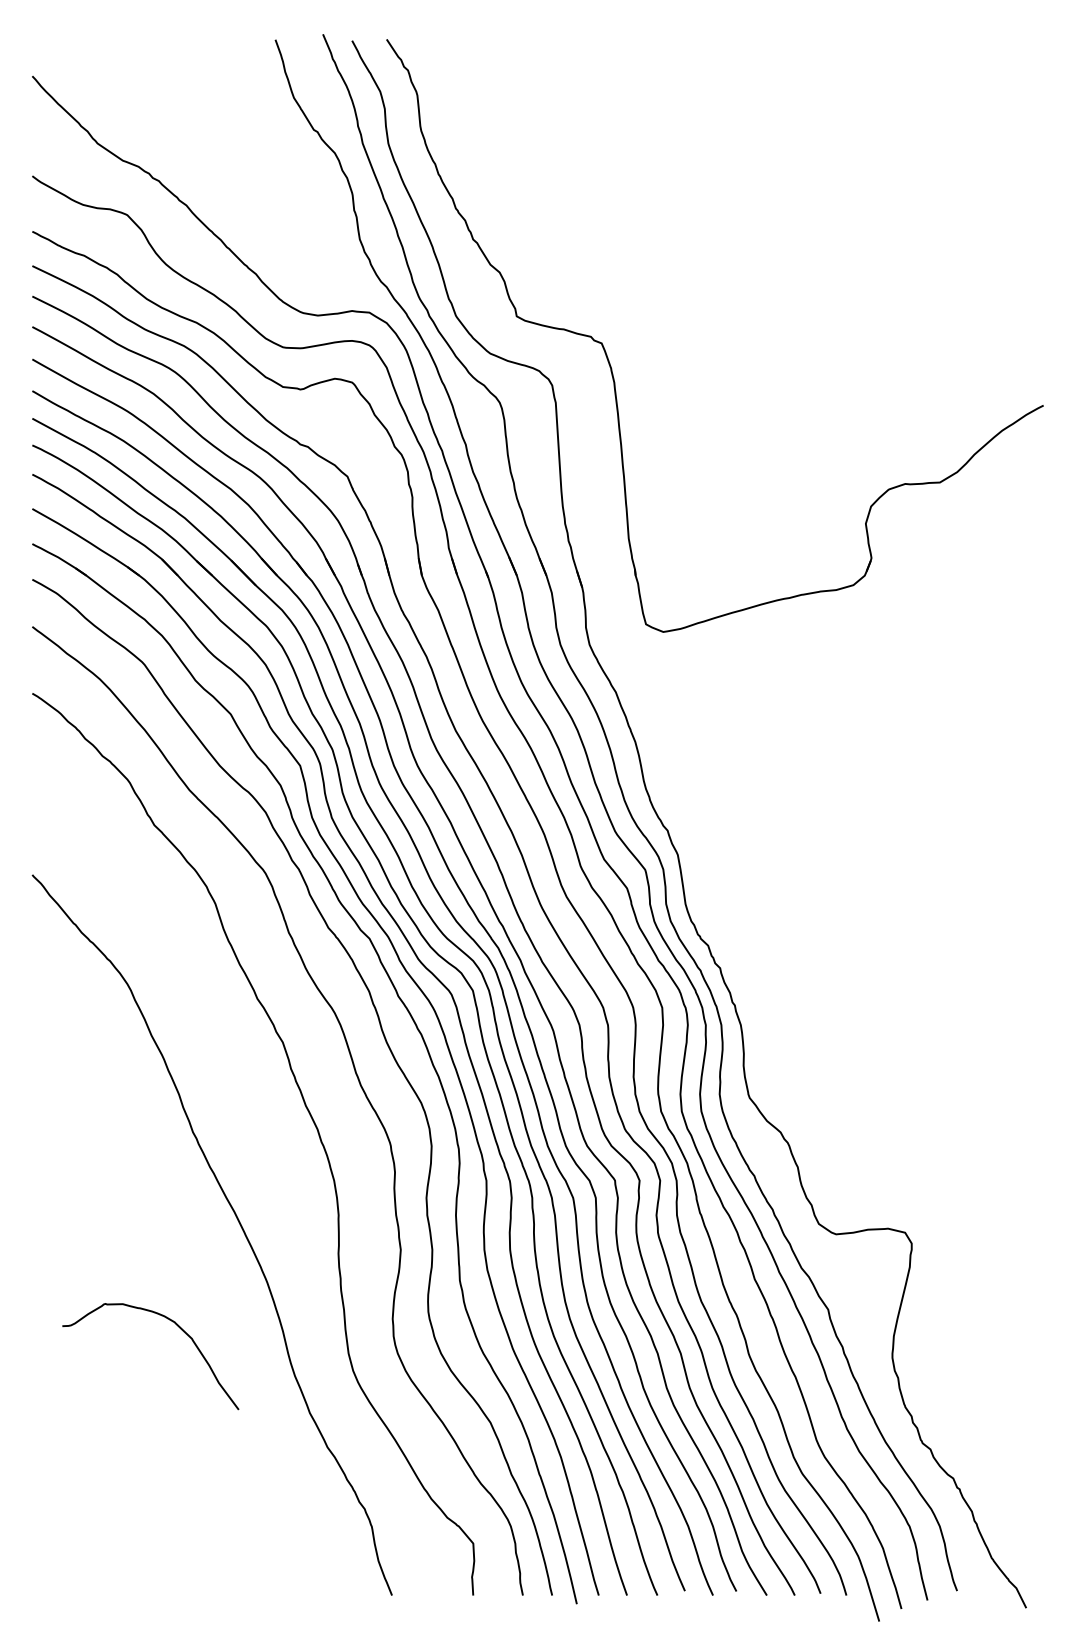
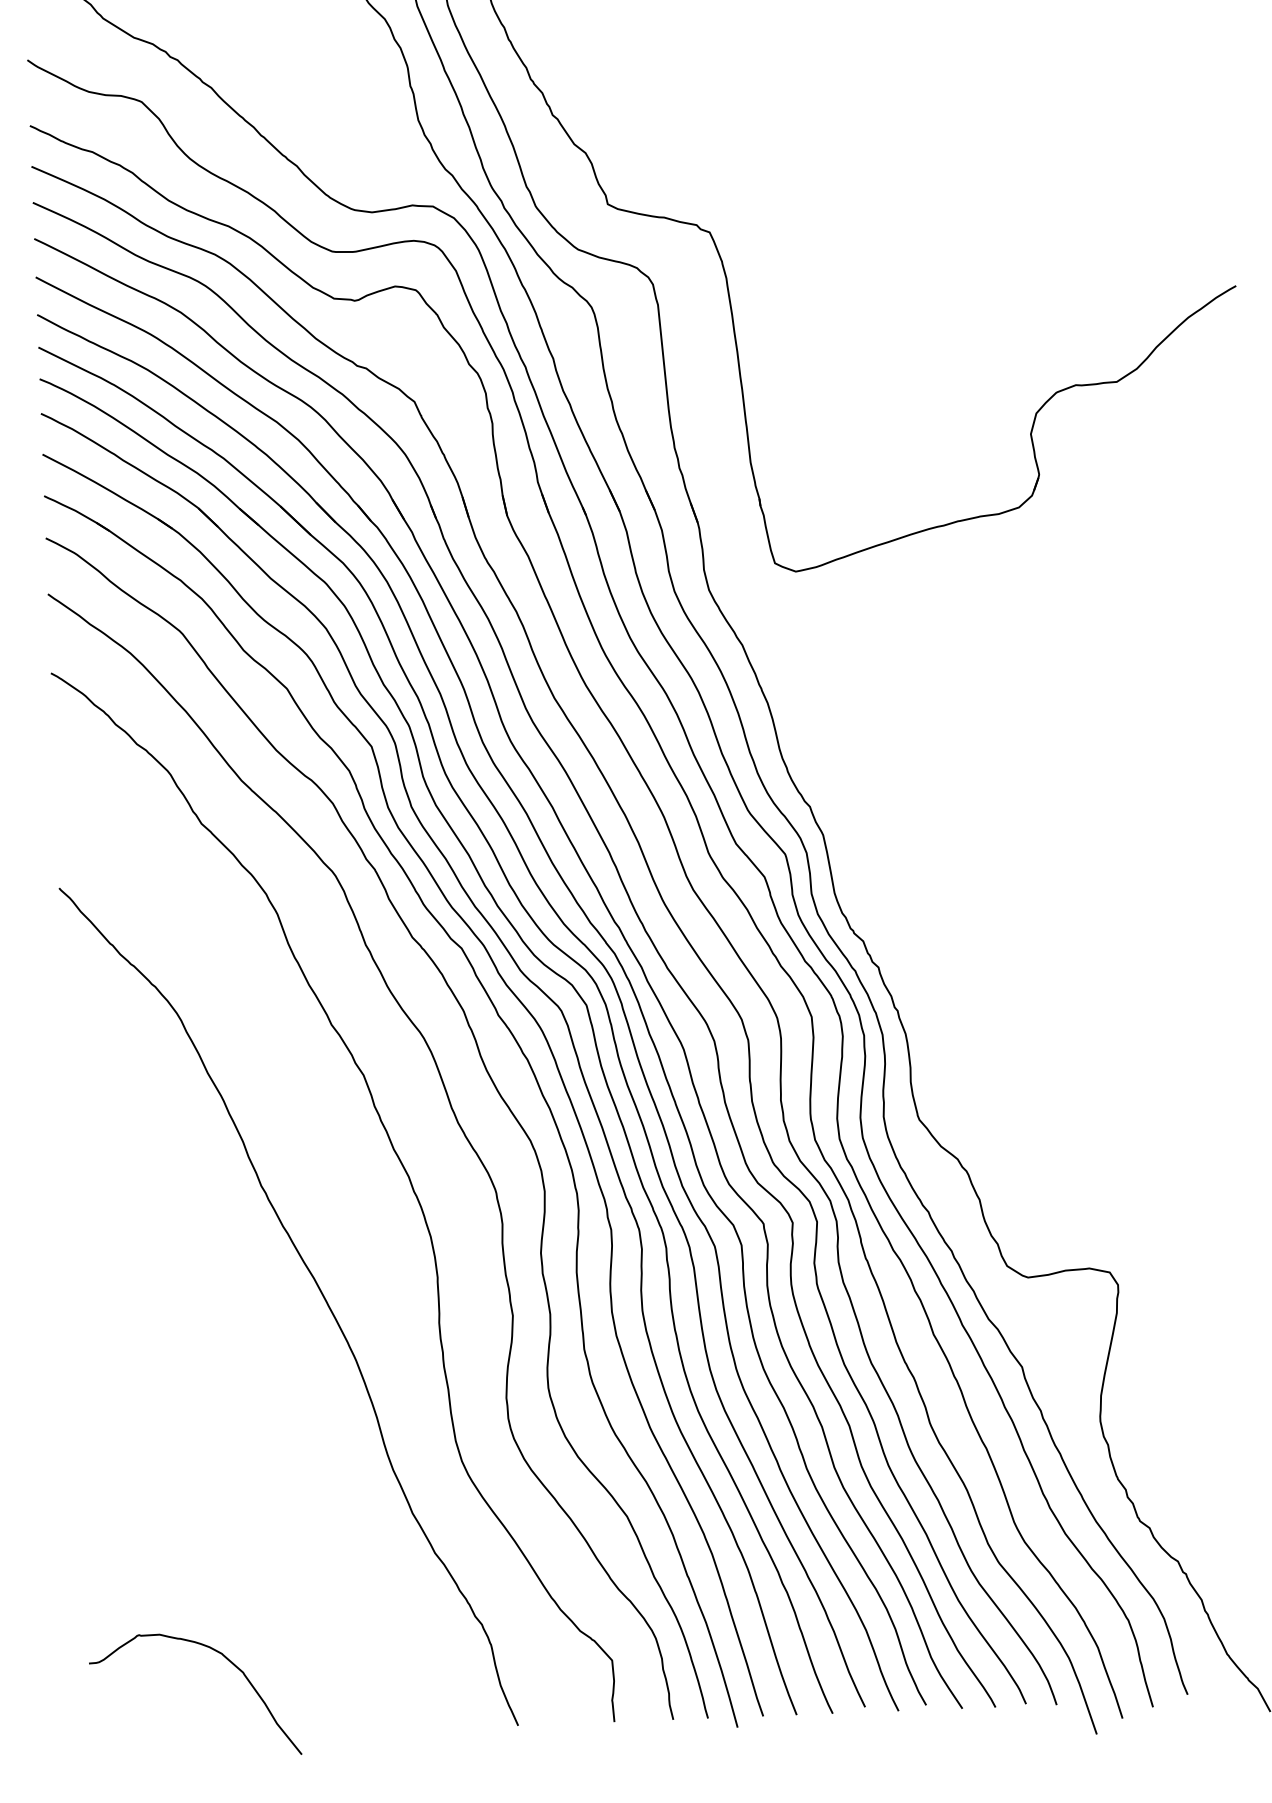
curve: (178, 1327) -> (226, 1659), moved

